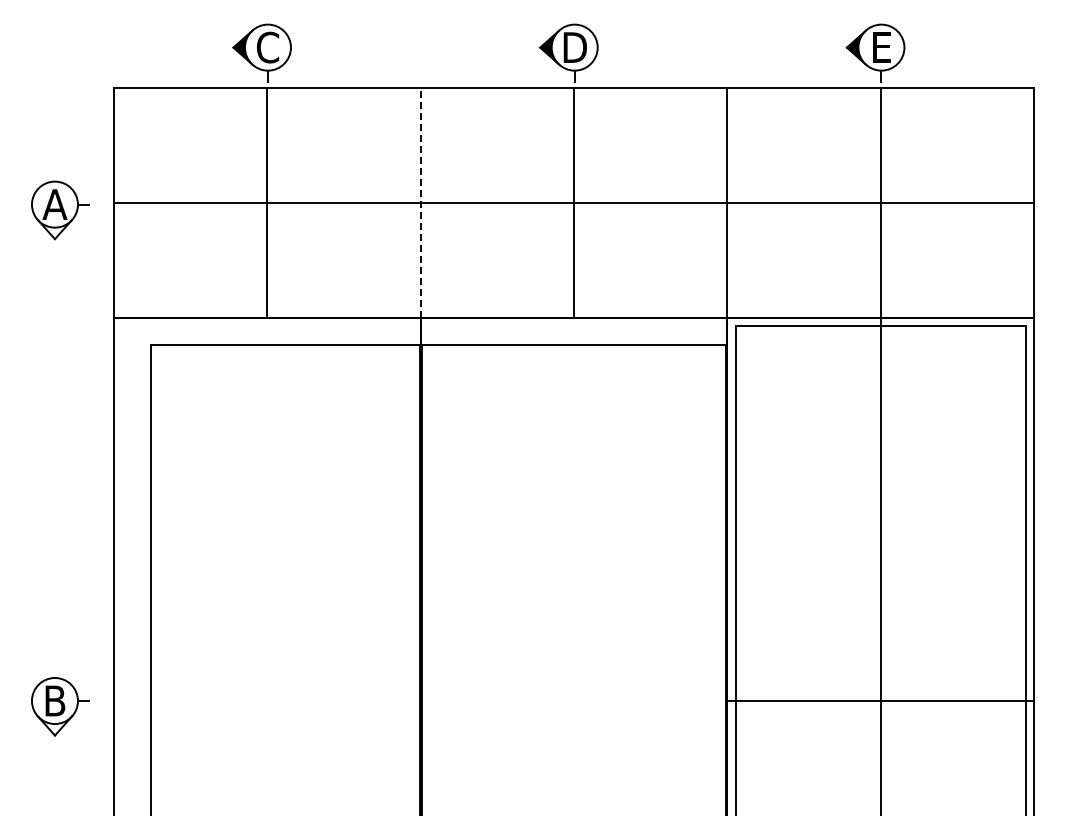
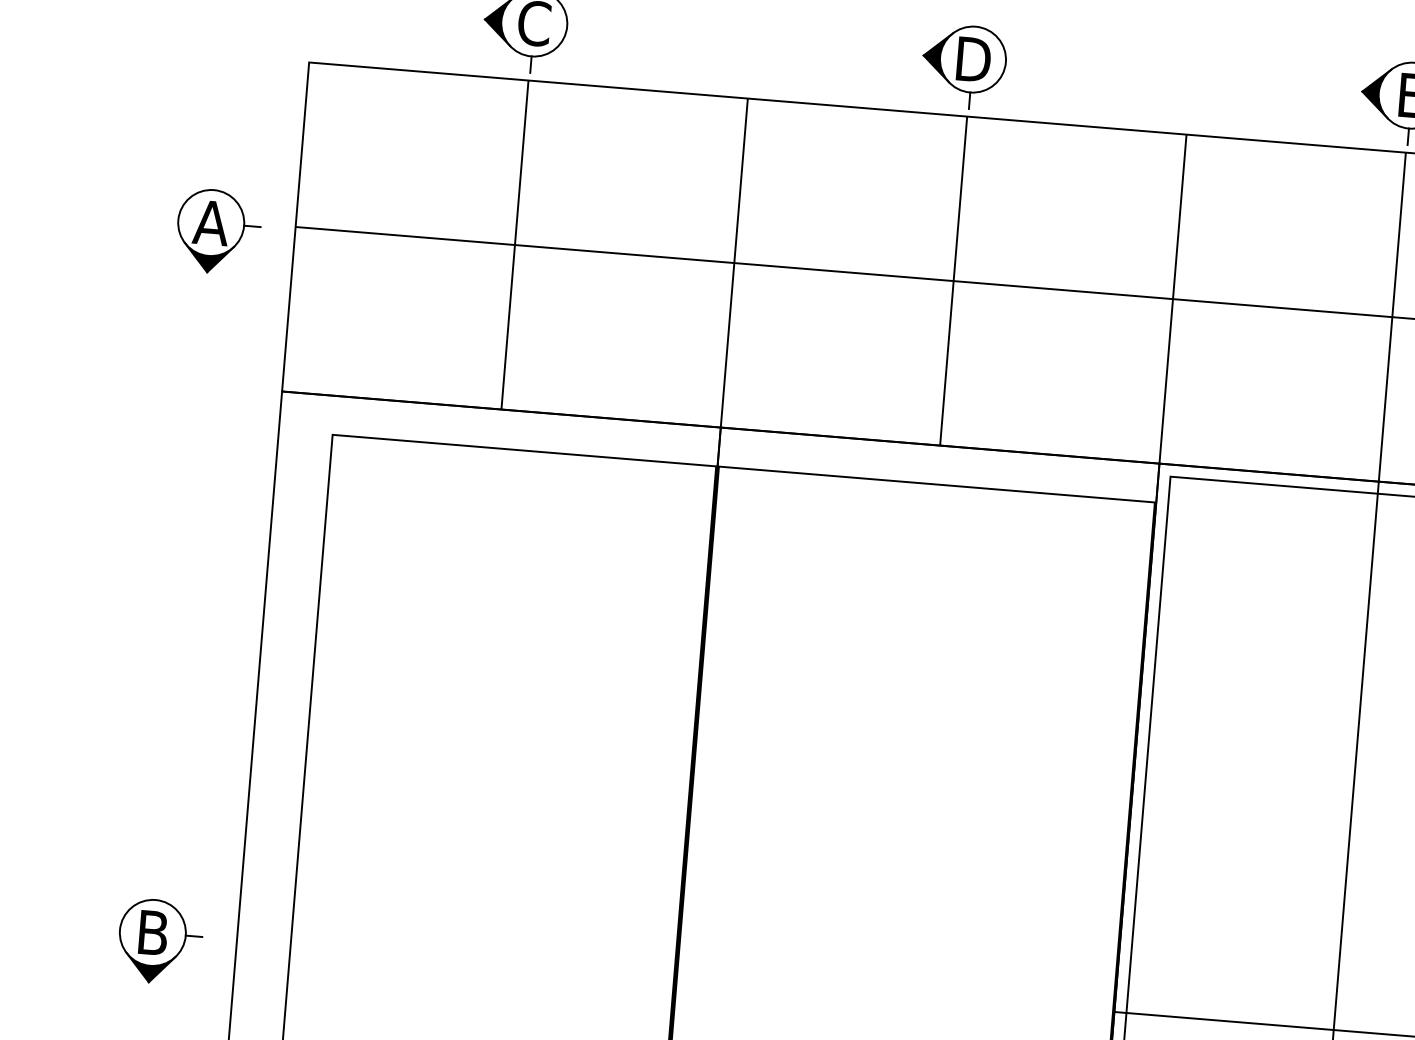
line: (420, 202) -> (734, 262), dashed -> solid
fill: (54, 229) -> (207, 258), added
fill: (54, 725) -> (149, 967), added

